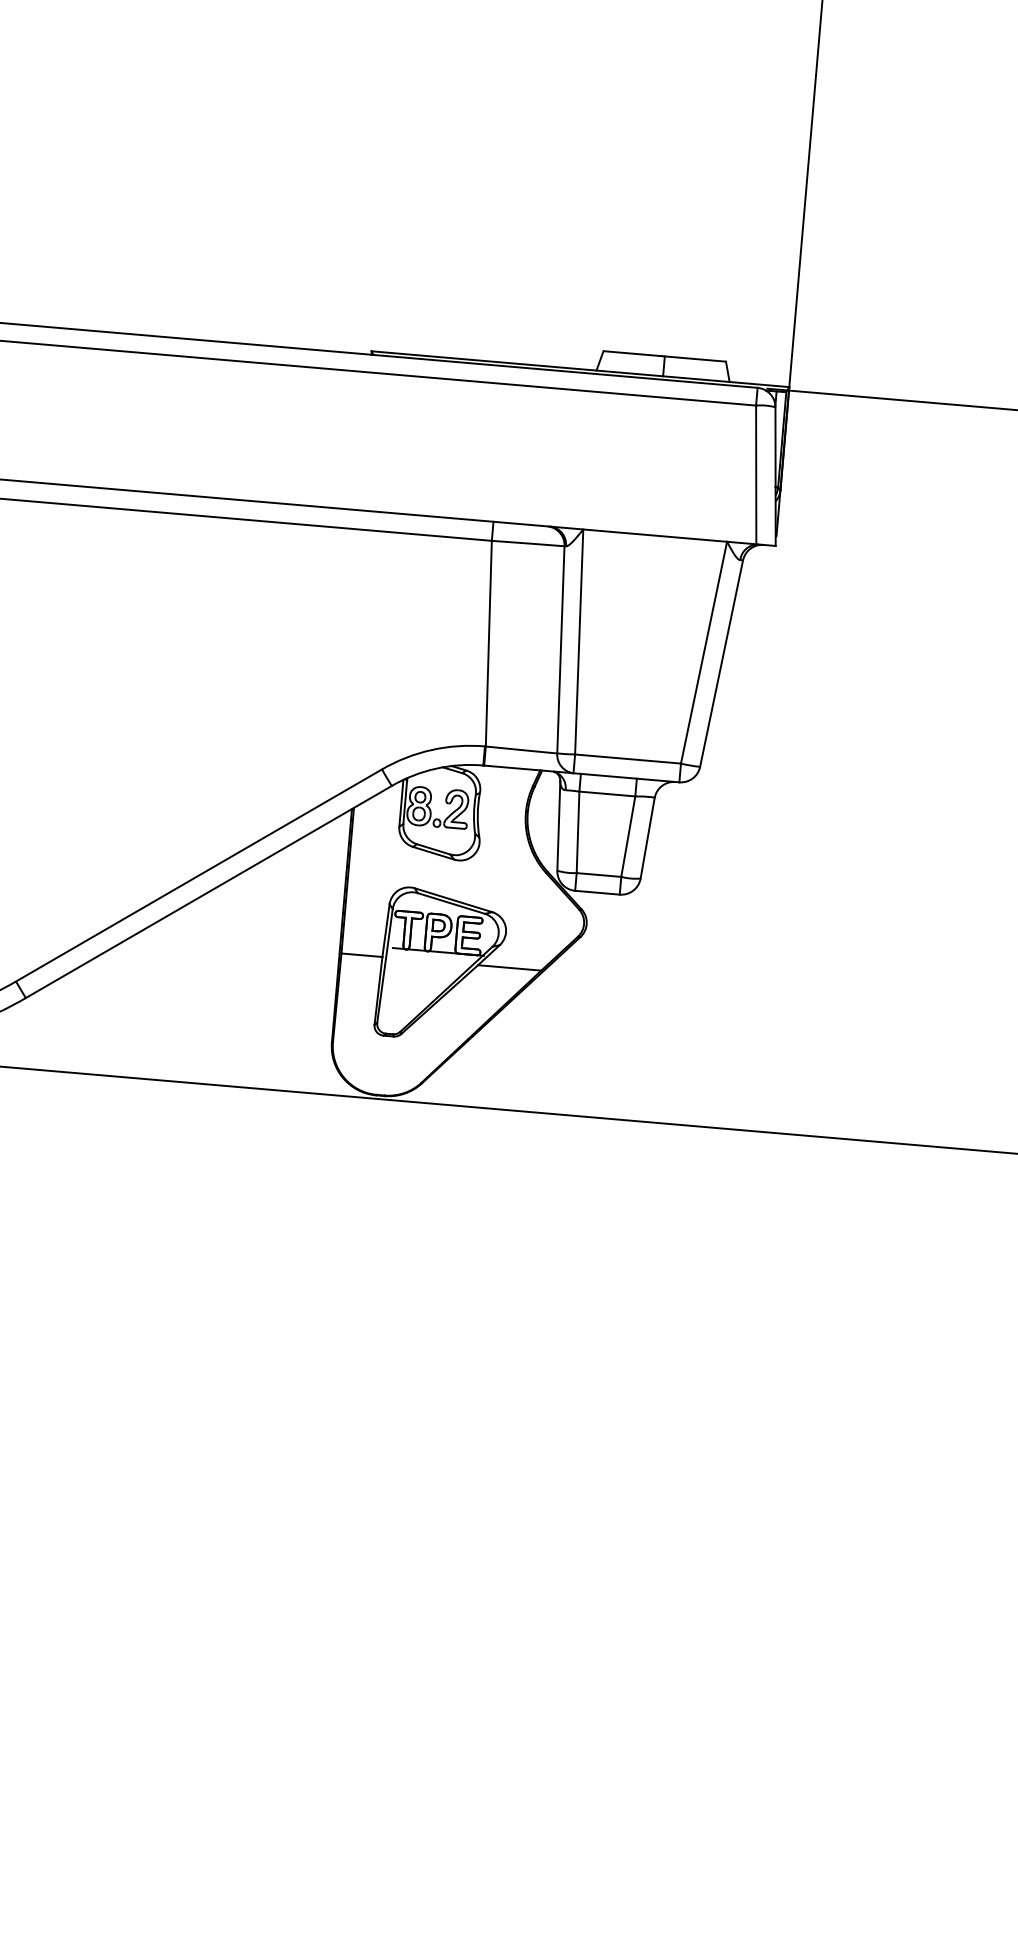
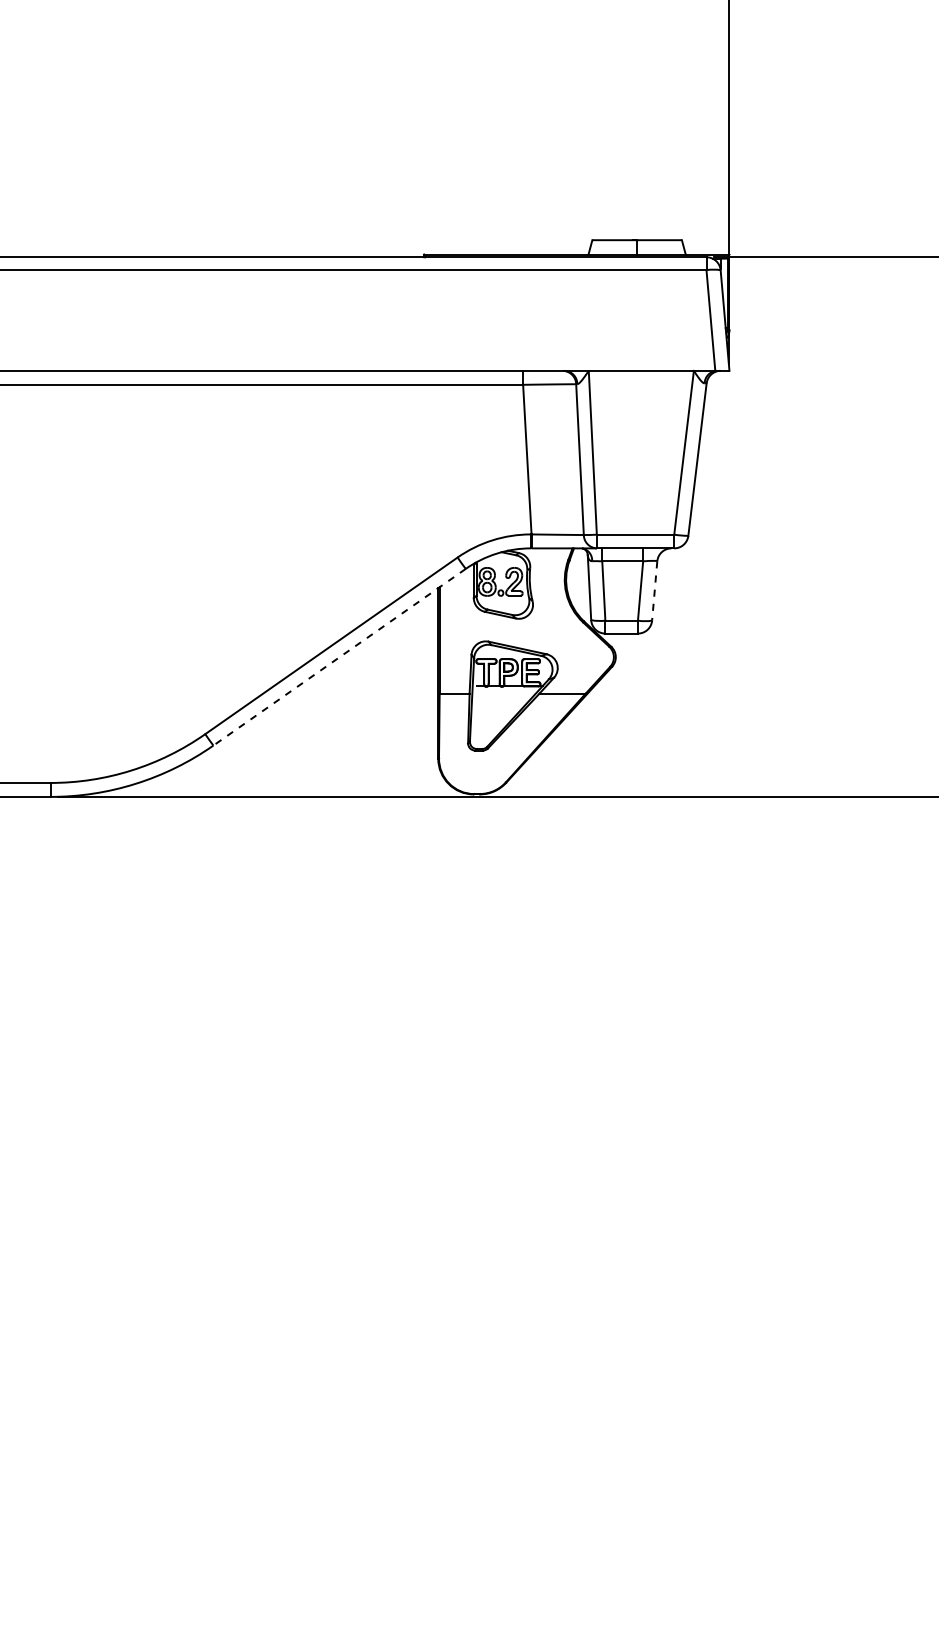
line: (647, 837) -> (654, 590), solid -> dashed
line: (208, 892) -> (339, 657), solid -> dashed

